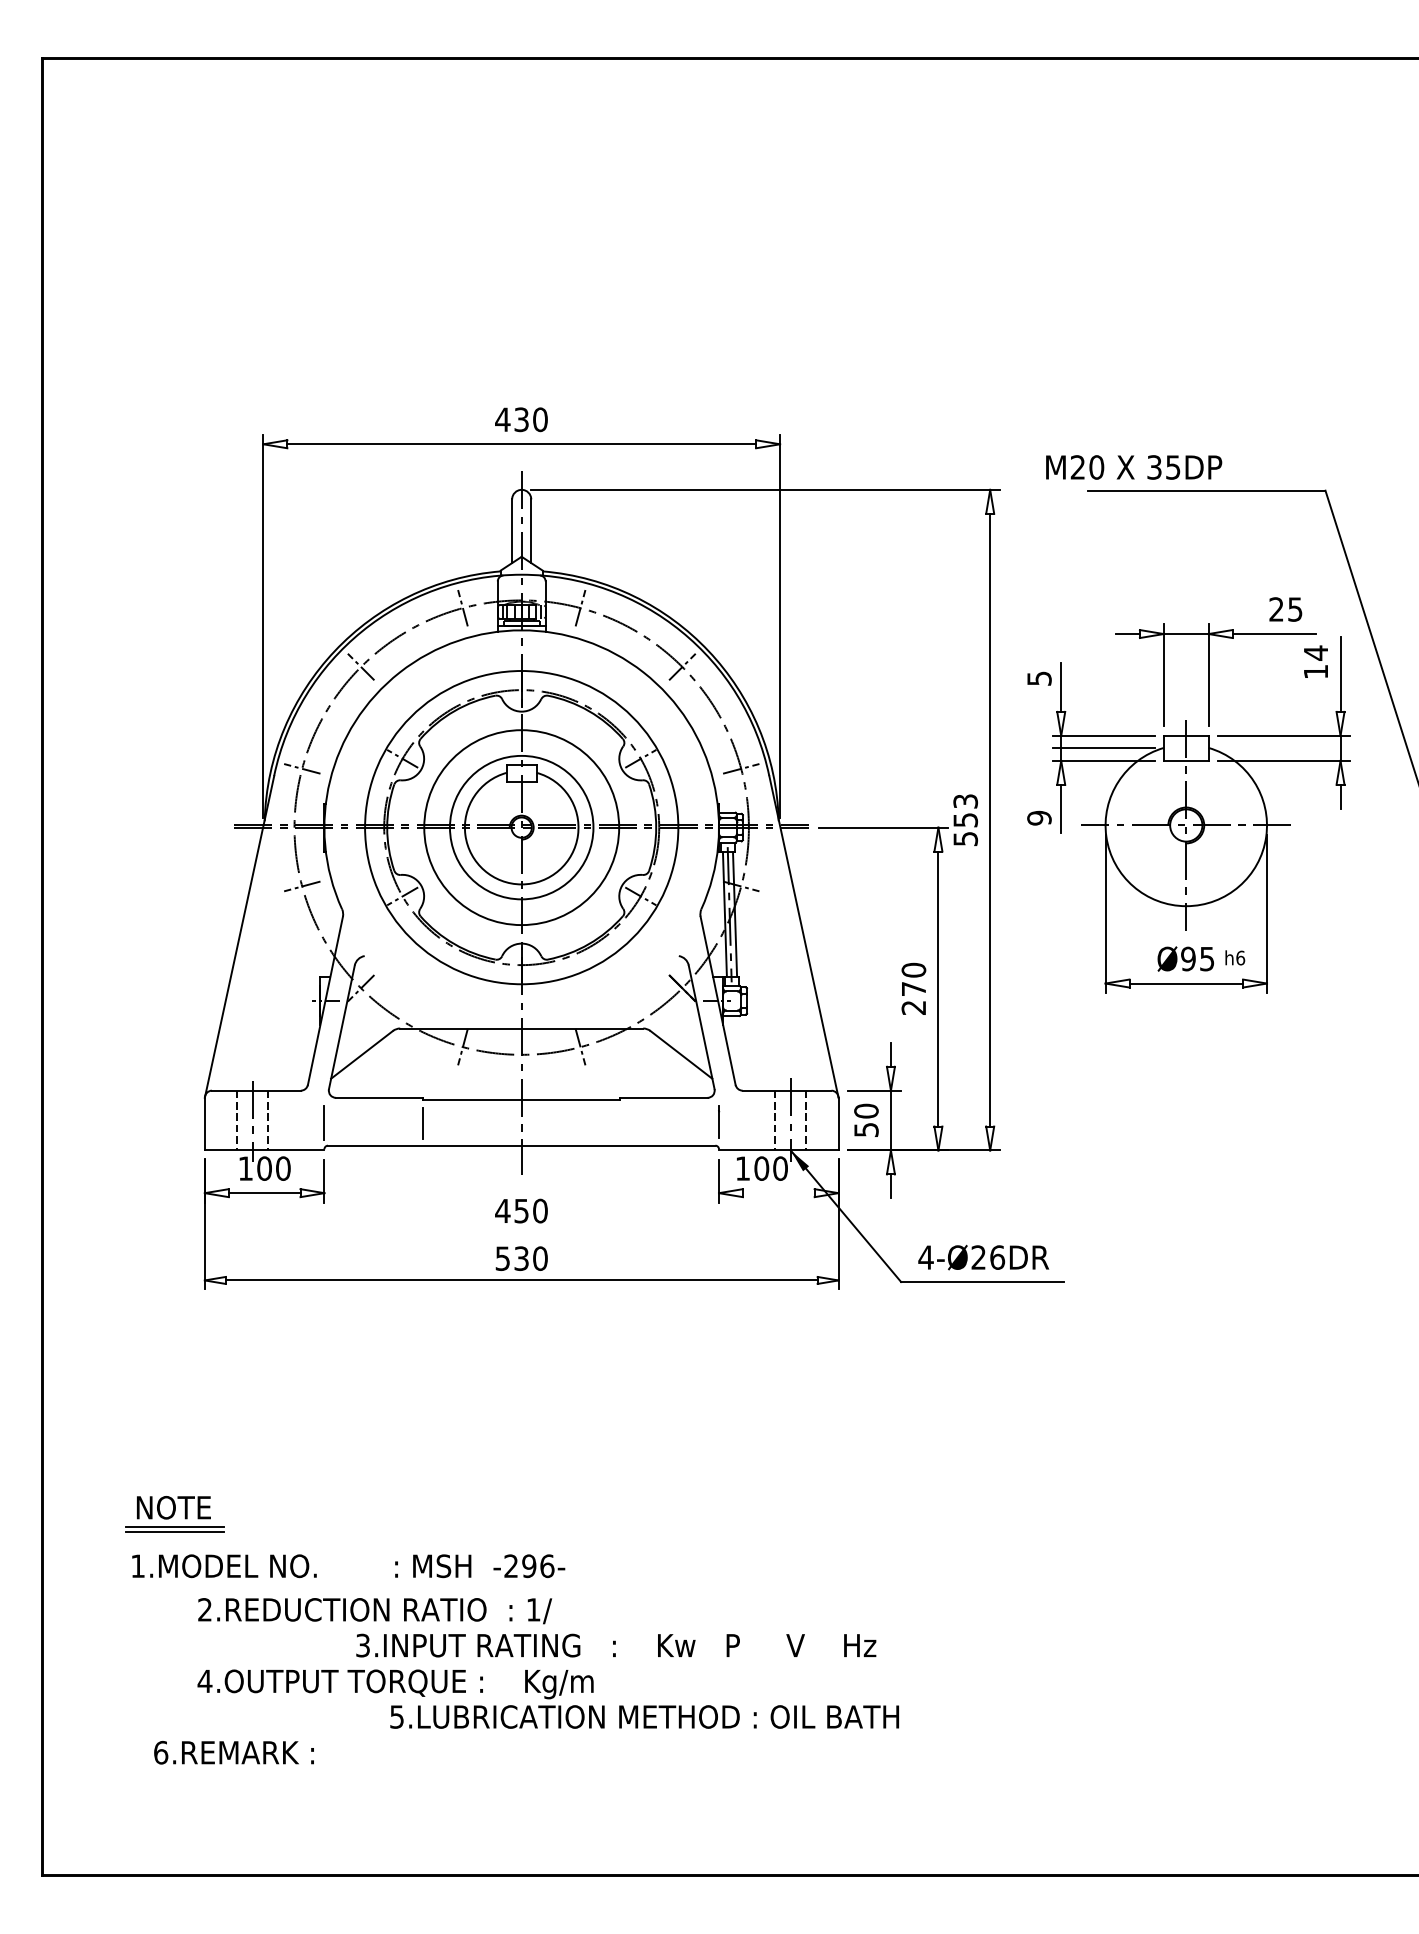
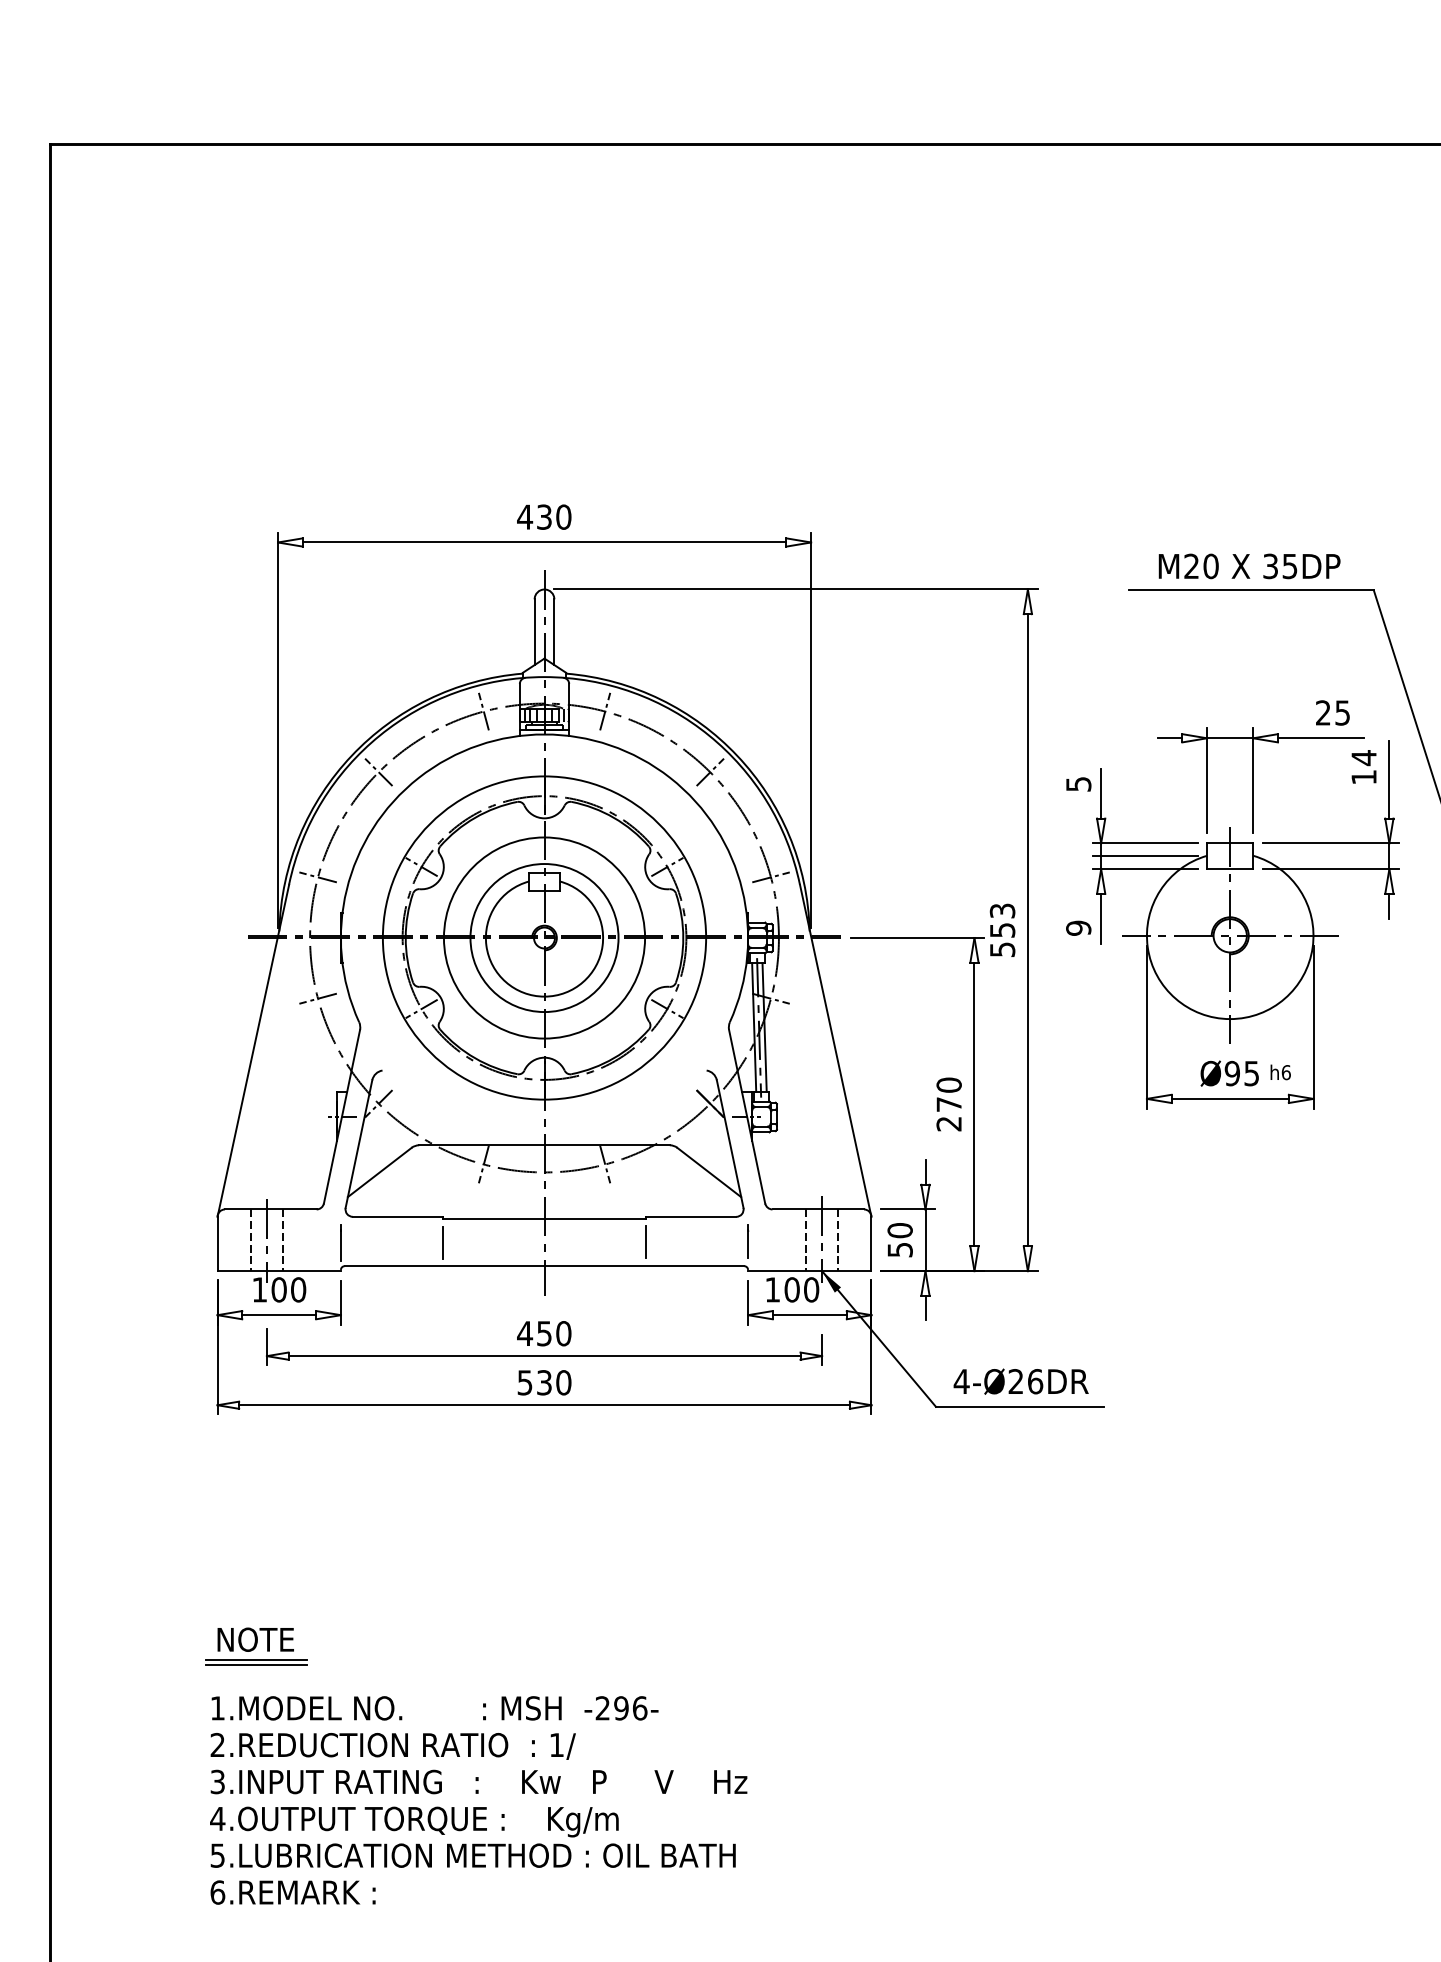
text: (1134, 467) -> (1250, 566), moved
line: (620, 1122) -> (646, 1242), added
line: (778, 1193) -> (809, 1315), added
part: (521, 1232) -> (544, 1355), added
part: (174, 1514) -> (256, 1646), moved
text: (348, 1566) -> (434, 1708), moved
text: (616, 1645) -> (479, 1781), moved
text: (644, 1716) -> (473, 1855), moved
text: (233, 1752) -> (292, 1892), moved

